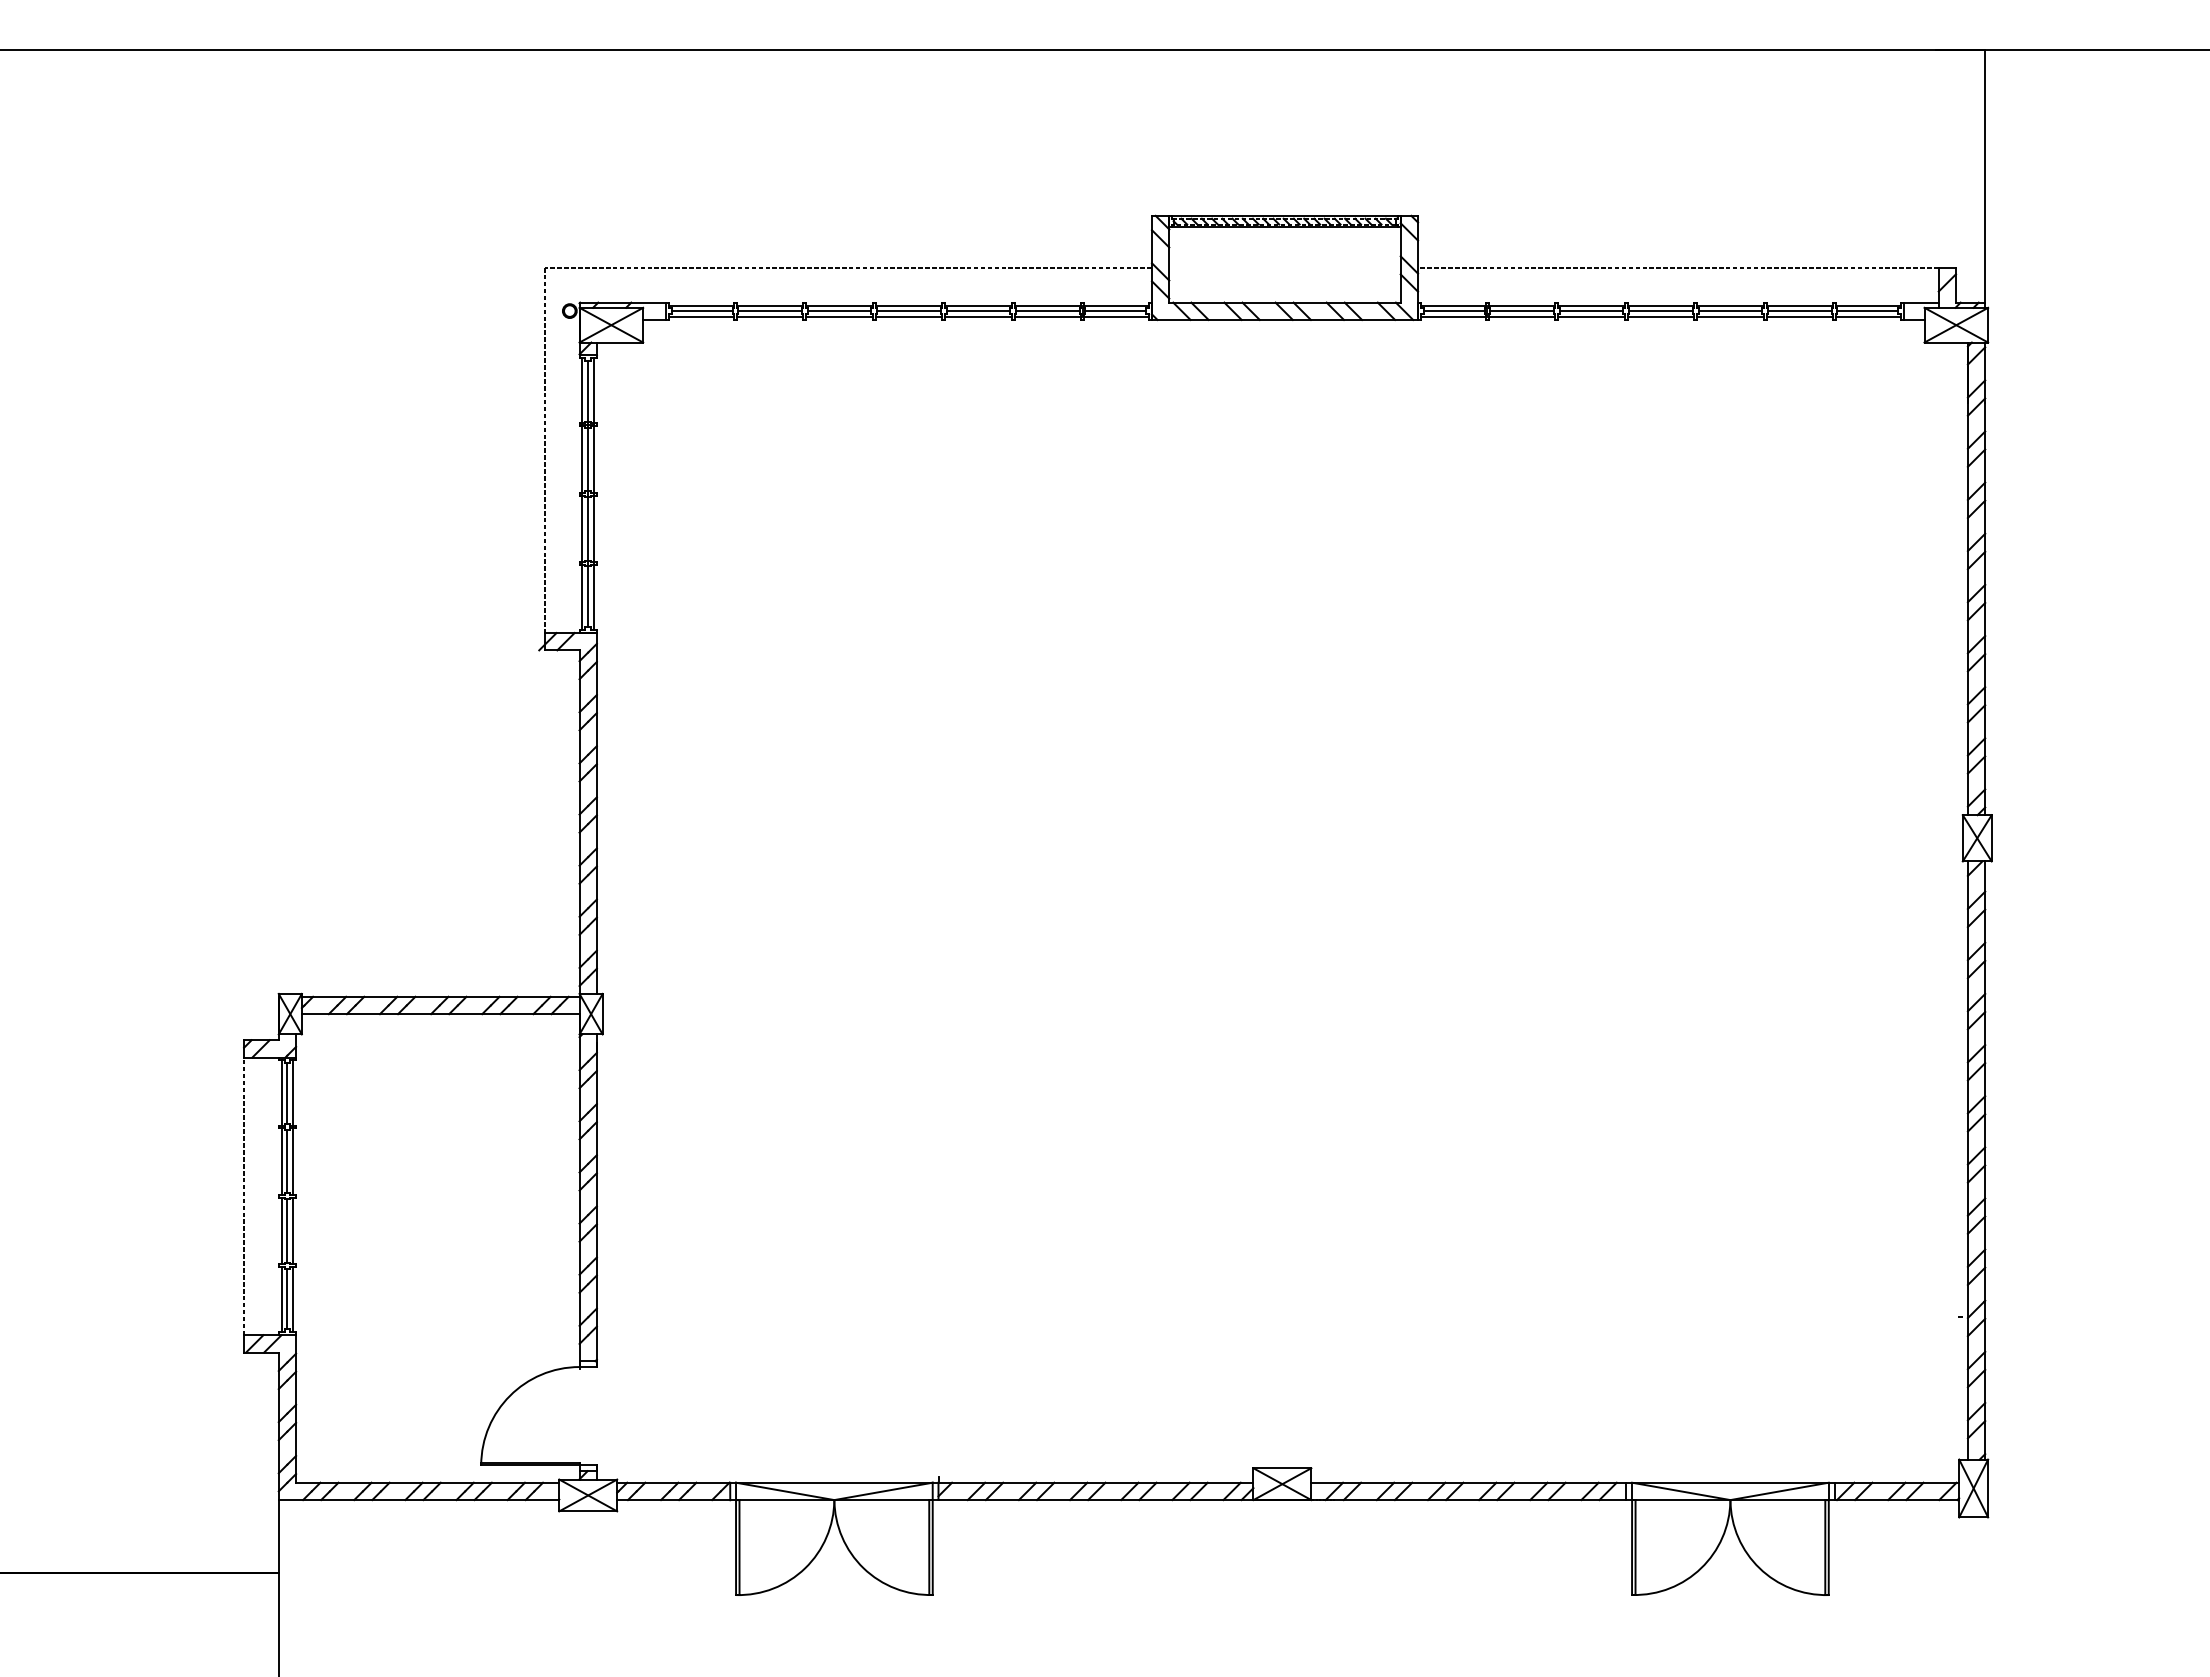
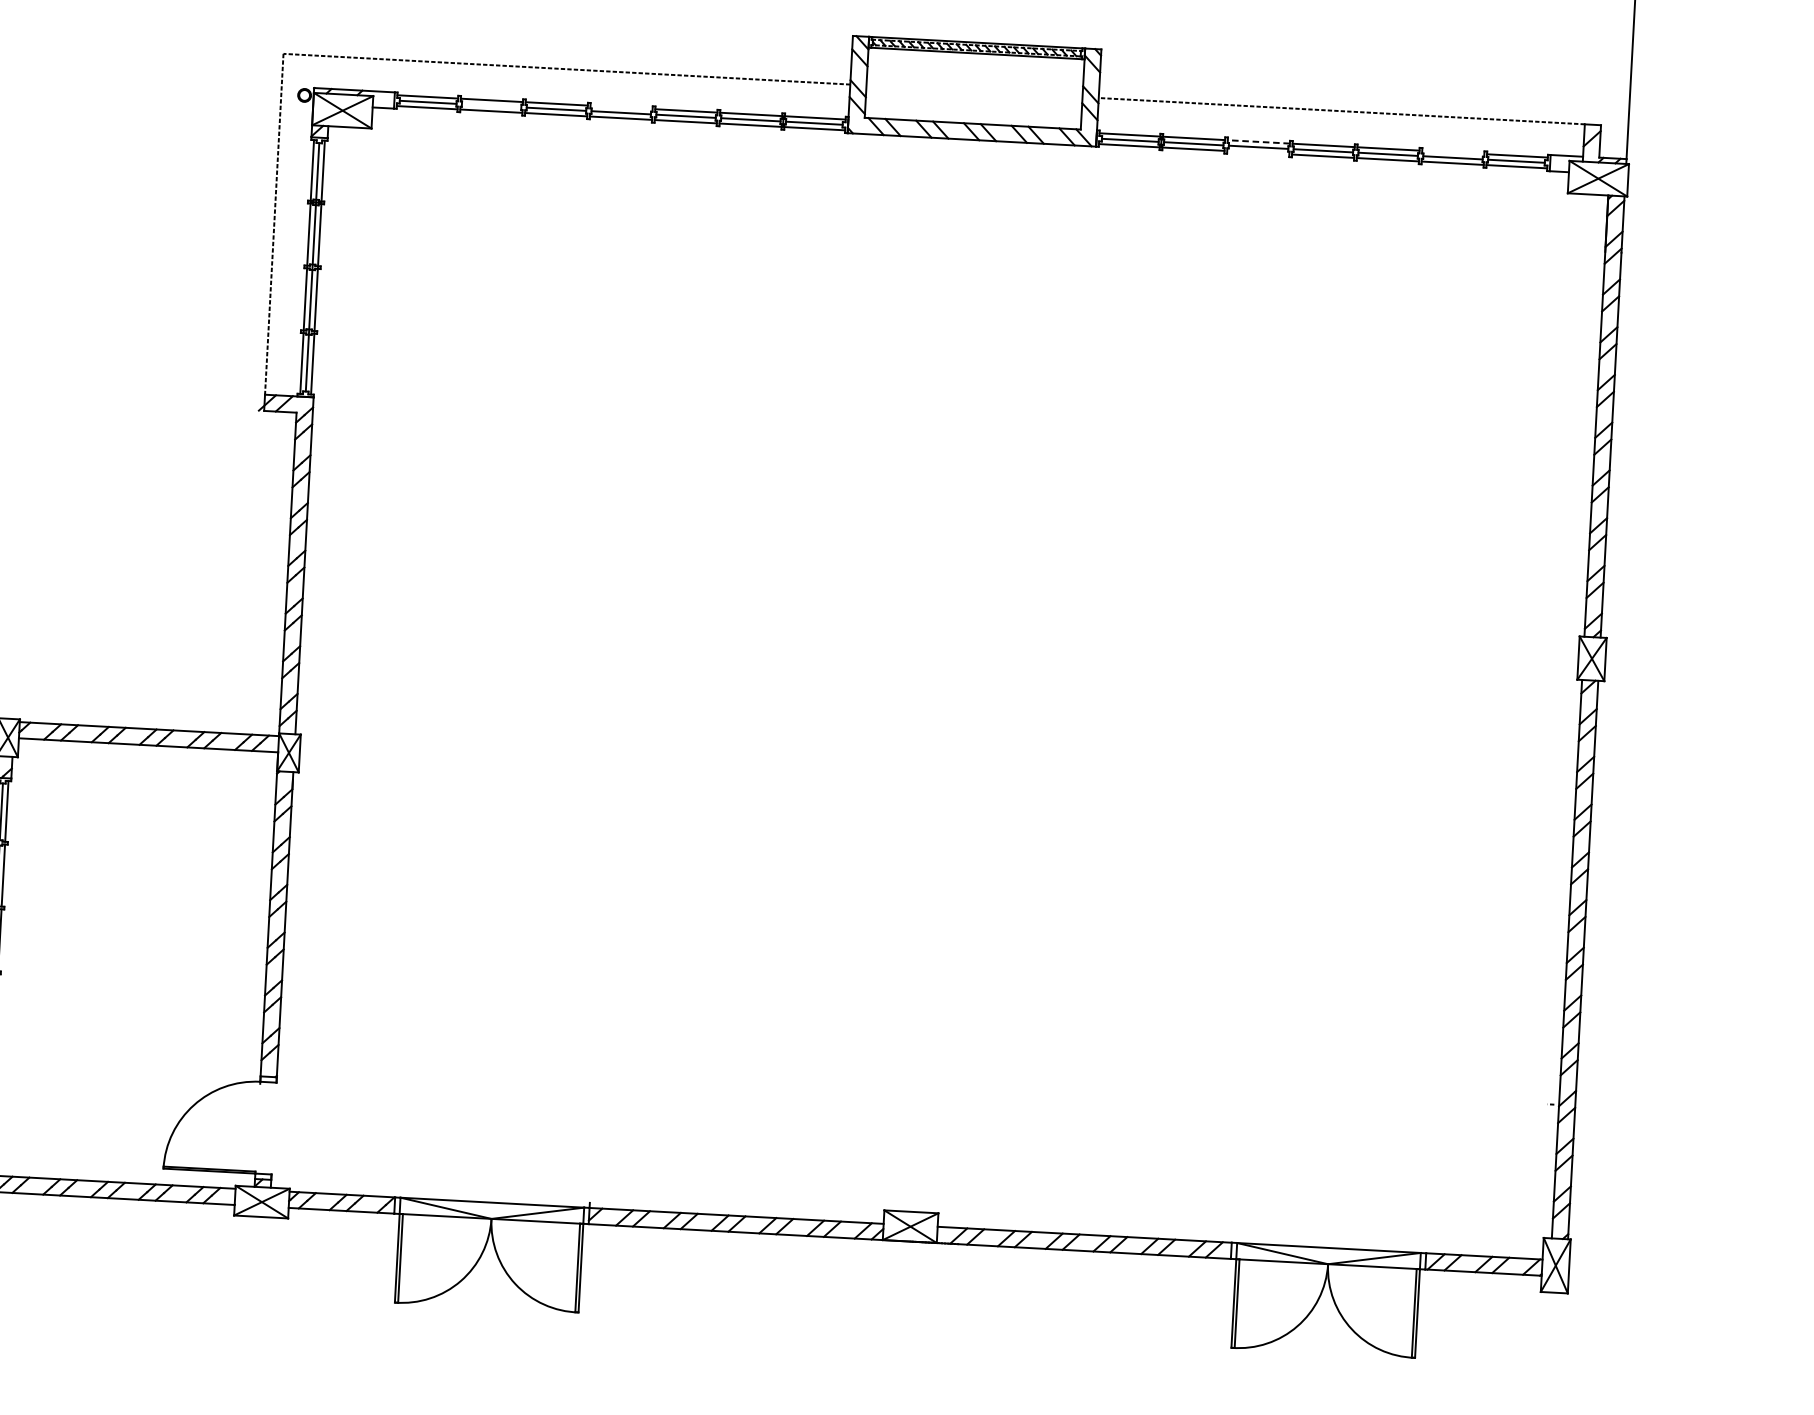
line: (908, 305) -> (621, 107), removed
line: (1591, 305) -> (1258, 141), solid -> dashed
line: (1799, 305) -> (1452, 152), removed
line: (769, 311) -> (491, 105), removed
line: (1591, 317) -> (1258, 153), removed

